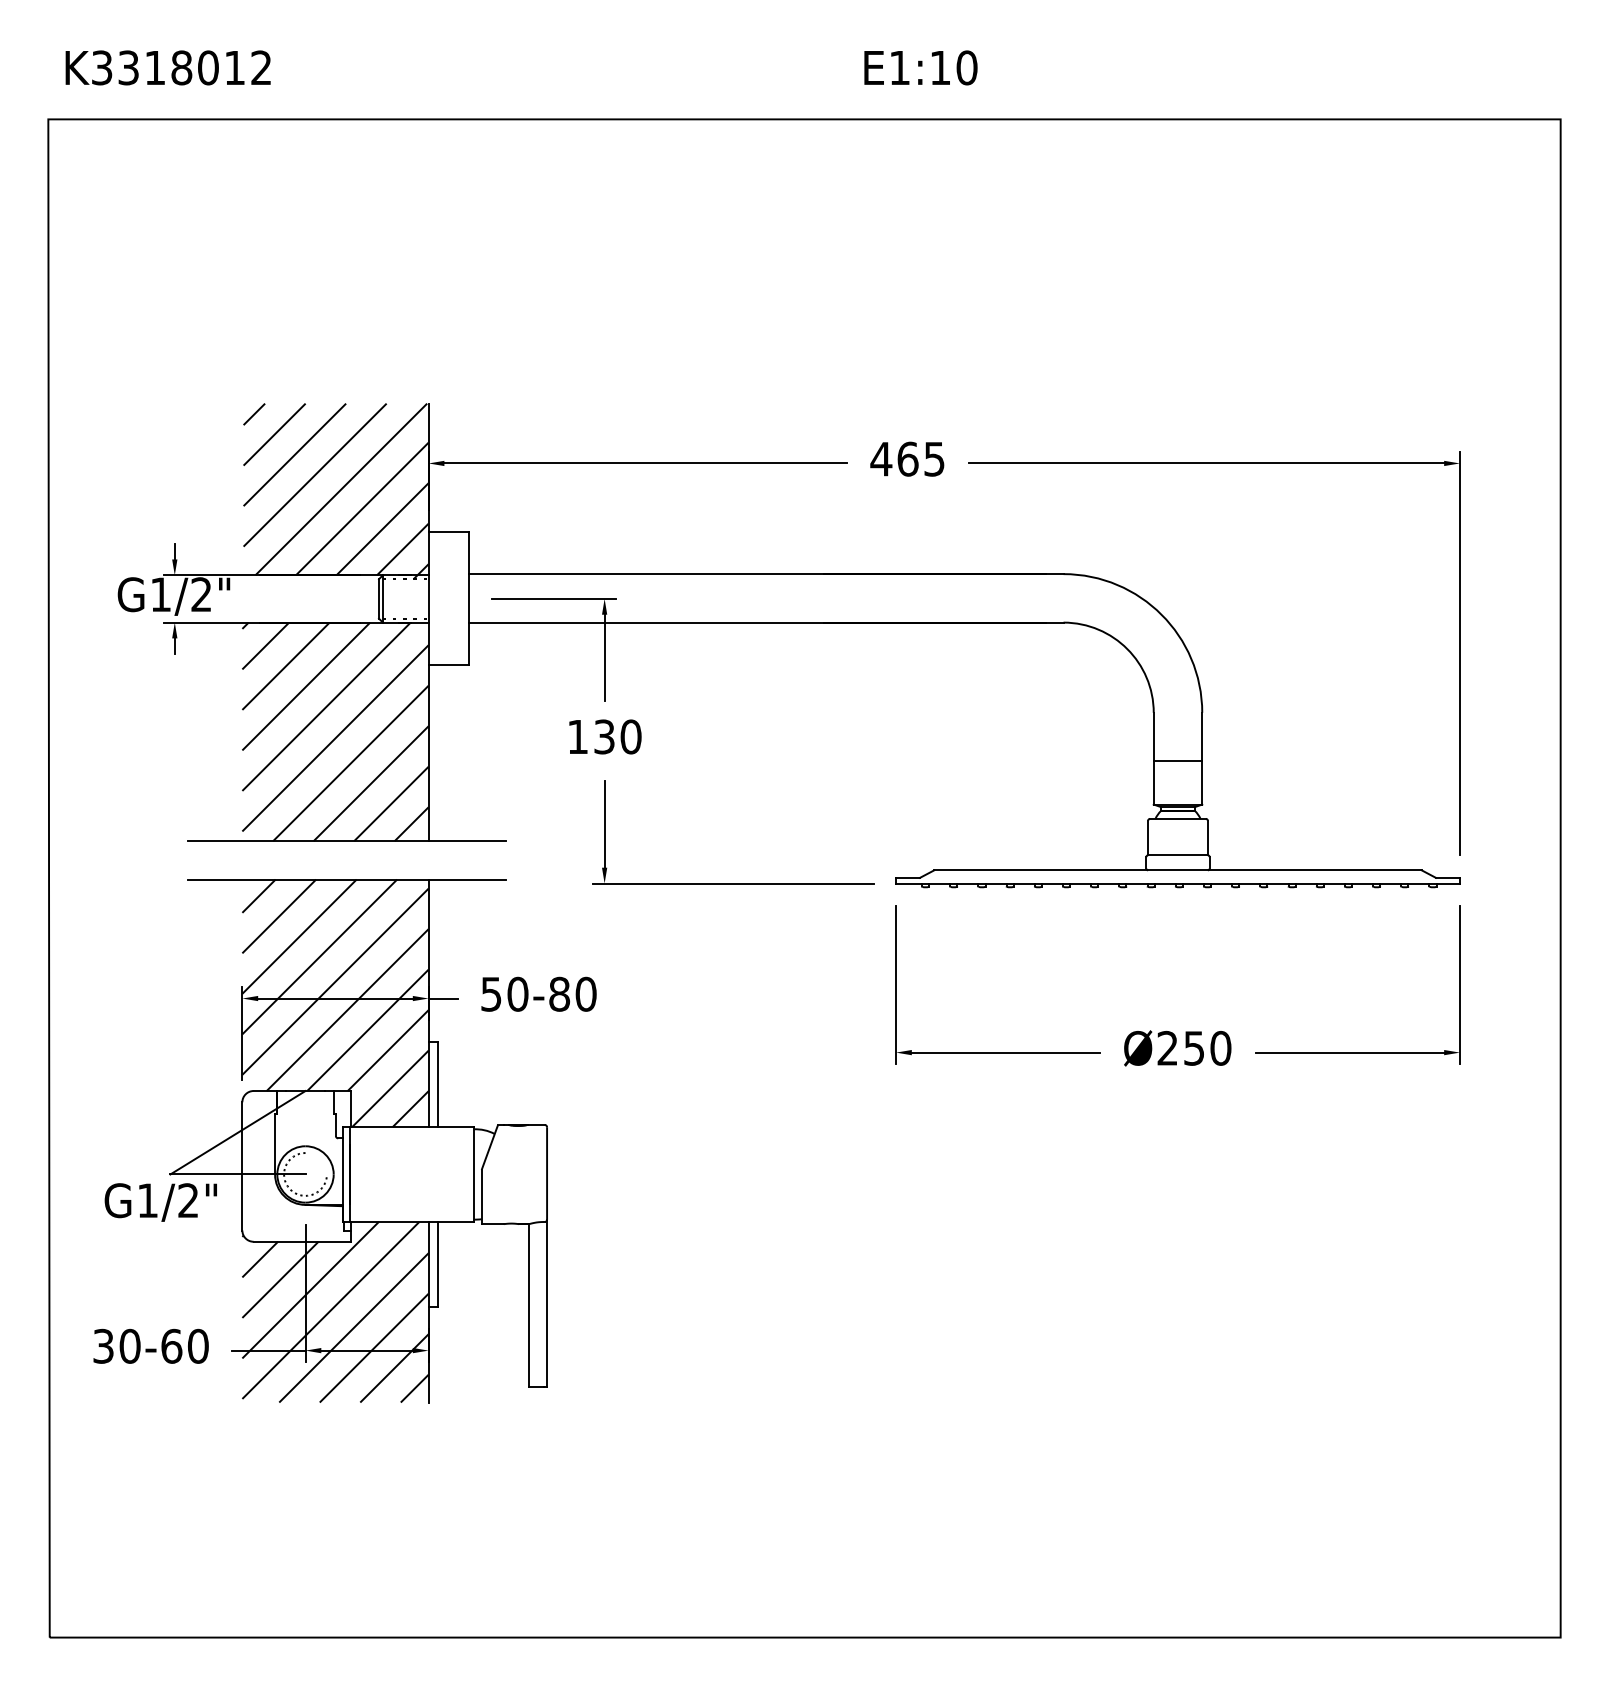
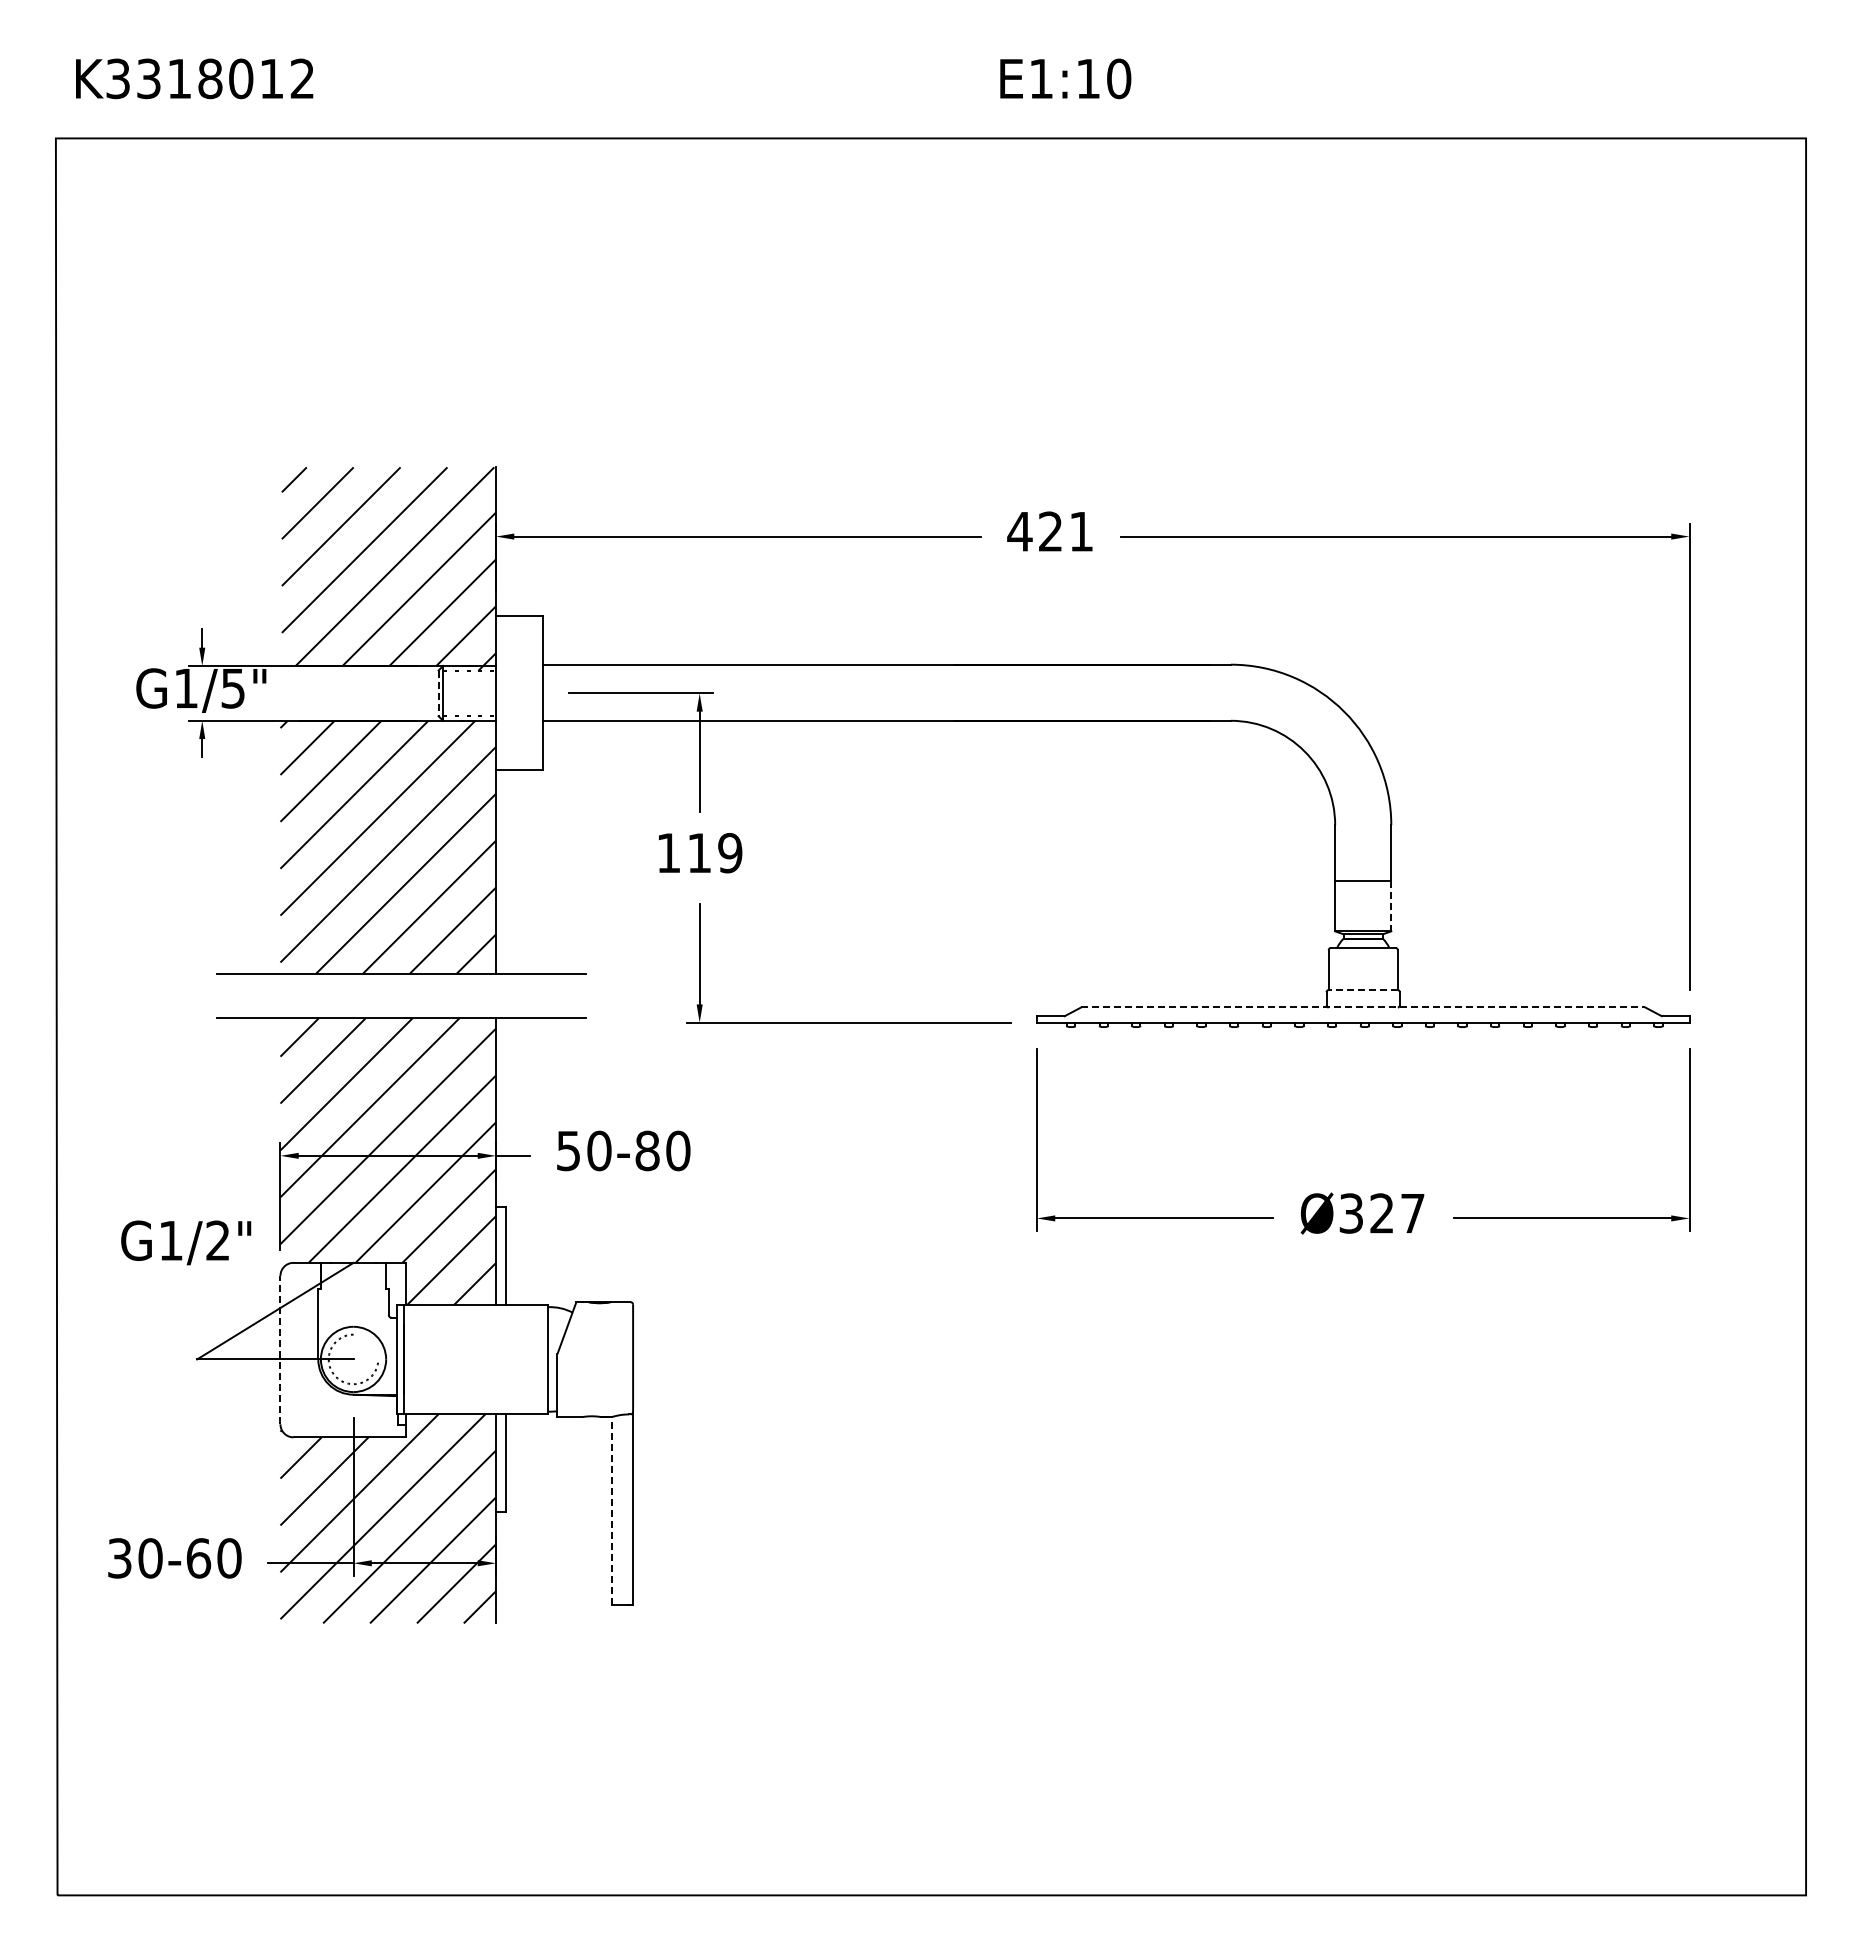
text: (920, 459) -> (1065, 531), 465 -> 421
text: (200, 594) -> (232, 688), G1/2" -> G1/5"
line: (378, 599) -> (438, 693), solid -> dashed
text: (618, 736) -> (715, 852), 130 -> 119
line: (1202, 783) -> (1391, 906), solid -> dashed
line: (1178, 855) -> (1363, 990), solid -> dashed
line: (1178, 870) -> (1363, 1007), solid -> dashed
text: (1194, 1048) -> (1382, 1213), Ø250 -> Ø327
line: (242, 1165) -> (280, 1349), solid -> dashed
text: (161, 1202) -> (186, 1242), moved
line: (529, 1304) -> (612, 1510), solid -> dashed

